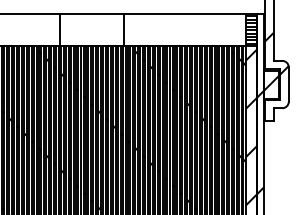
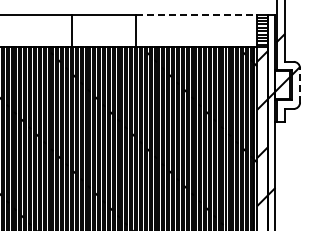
line: (184, 13) -> (196, 14), solid -> dashed
line: (289, 83) -> (300, 84), solid -> dashed

